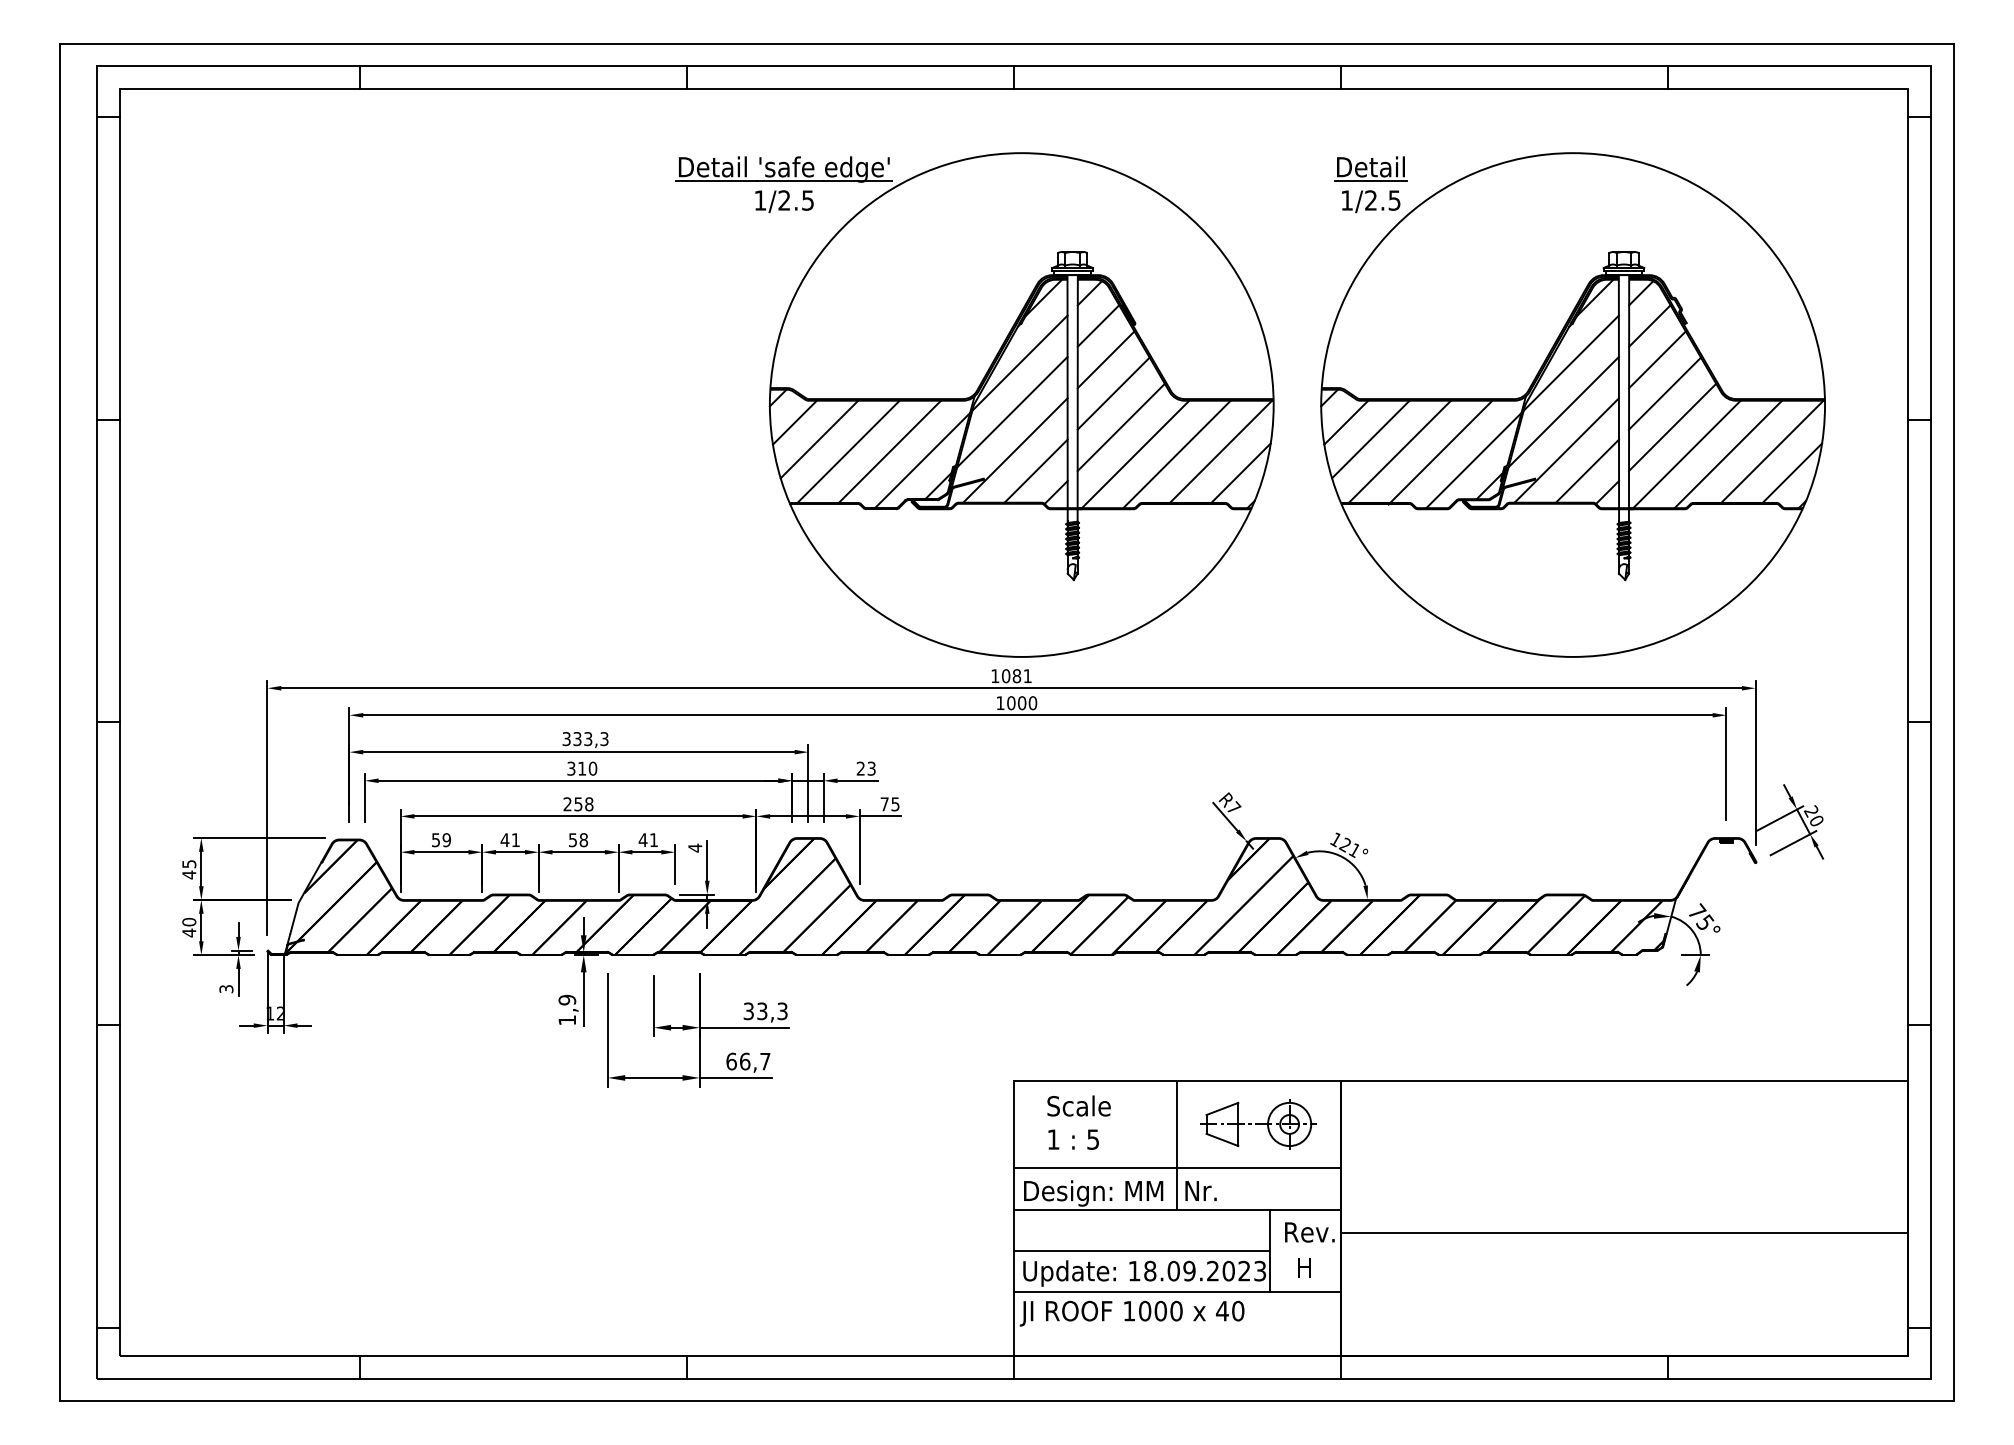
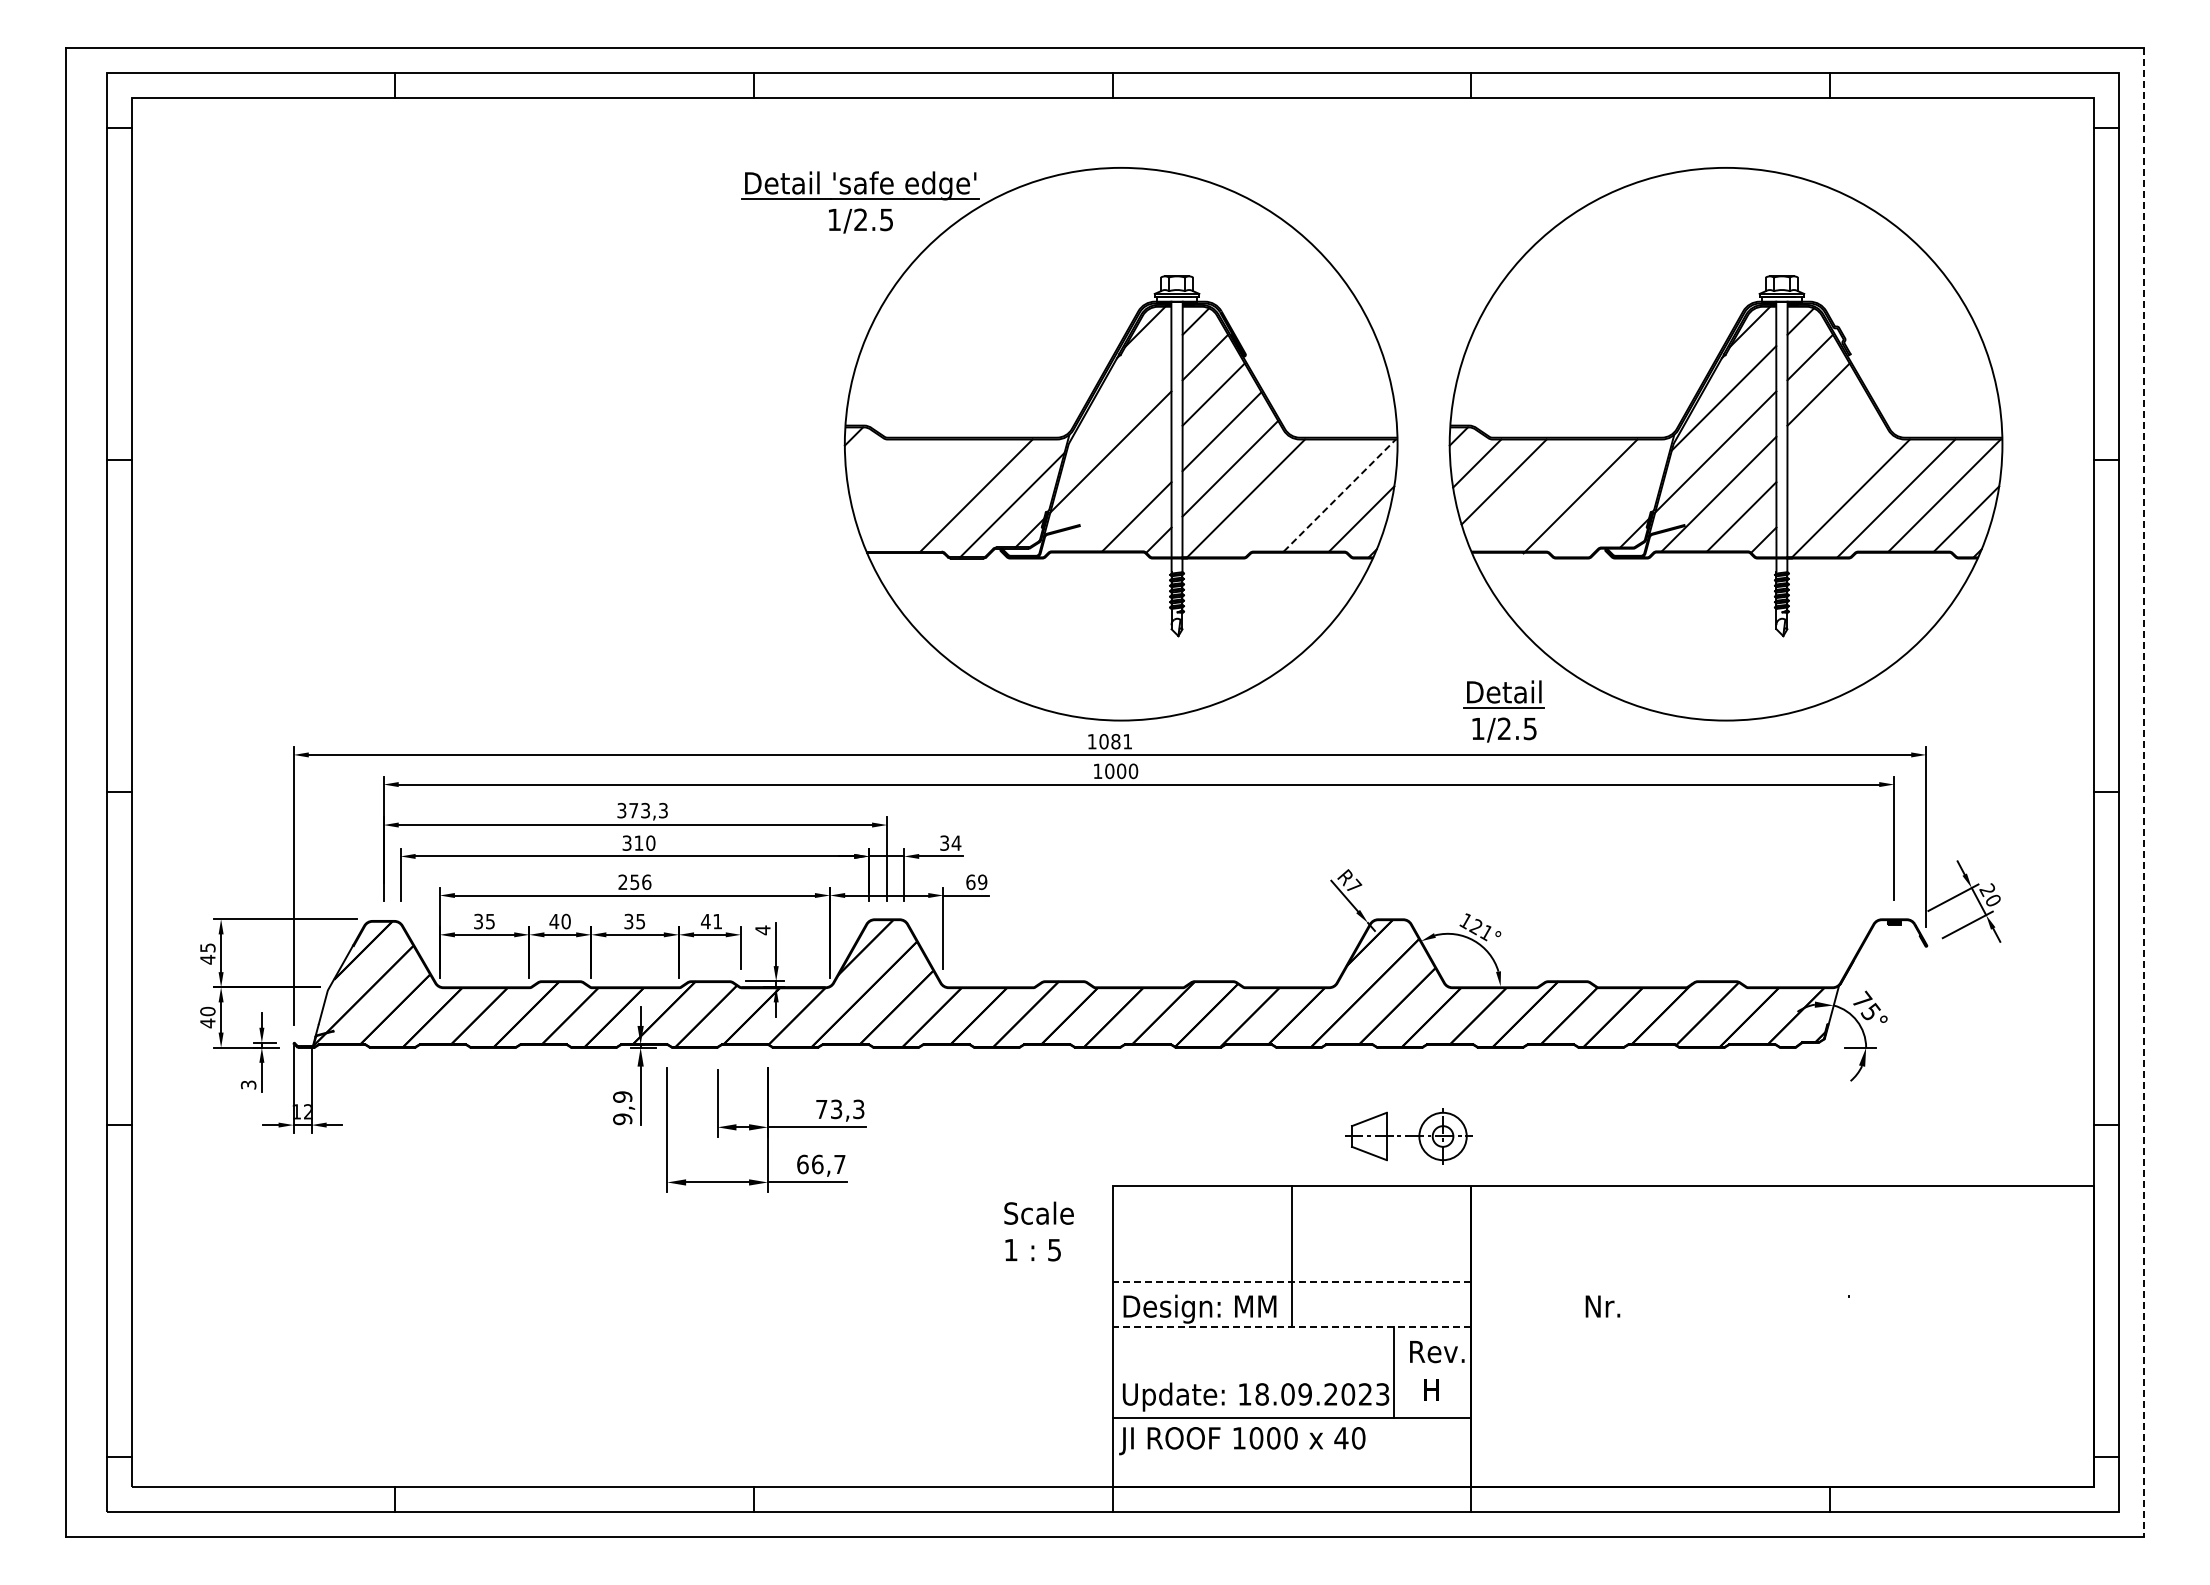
part: (1370, 184) -> (1503, 711), moved
line: (1019, 363) -> (1118, 398), removed
line: (1664, 393) -> (1826, 431), removed
line: (795, 422) -> (872, 463), removed
line: (1672, 427) -> (1835, 468), removed
line: (818, 439) -> (898, 481), removed
line: (1014, 449) -> (1113, 493), removed
line: (848, 451) -> (931, 495), removed
line: (1221, 451) -> (1340, 495), solid -> dashed
line: (1399, 451) -> (1535, 495), removed
line: (1176, 454) -> (1291, 498), removed
line: (1474, 459) -> (1617, 504), removed
line: (1953, 722) -> (2143, 792), solid -> dashed
text: (577, 738) -> (633, 810), 333,3 -> 373,3
text: (866, 768) -> (950, 842), 23 -> 34
text: (589, 803) -> (646, 881), 258 -> 256
text: (889, 804) -> (976, 882), 75 -> 69
text: (441, 839) -> (484, 920), 59 -> 35
text: (515, 840) -> (565, 921), 41 -> 40
text: (578, 840) -> (634, 921), 58 -> 35
text: (748, 1011) -> (821, 1109), 33,3 -> 73,3
text: (567, 1020) -> (622, 1119), 1,9 -> 9,9
text: (1078, 1122) -> (1038, 1231), moved
part: (1258, 1124) -> (1408, 1136), moved
line: (1176, 1168) -> (1291, 1281), solid -> dashed
text: (1200, 1191) -> (1602, 1306), moved
line: (1176, 1209) -> (1291, 1326), solid -> dashed
line: (1624, 1232) -> (1782, 1352), removed
line: (1141, 1251) -> (1252, 1372), removed

